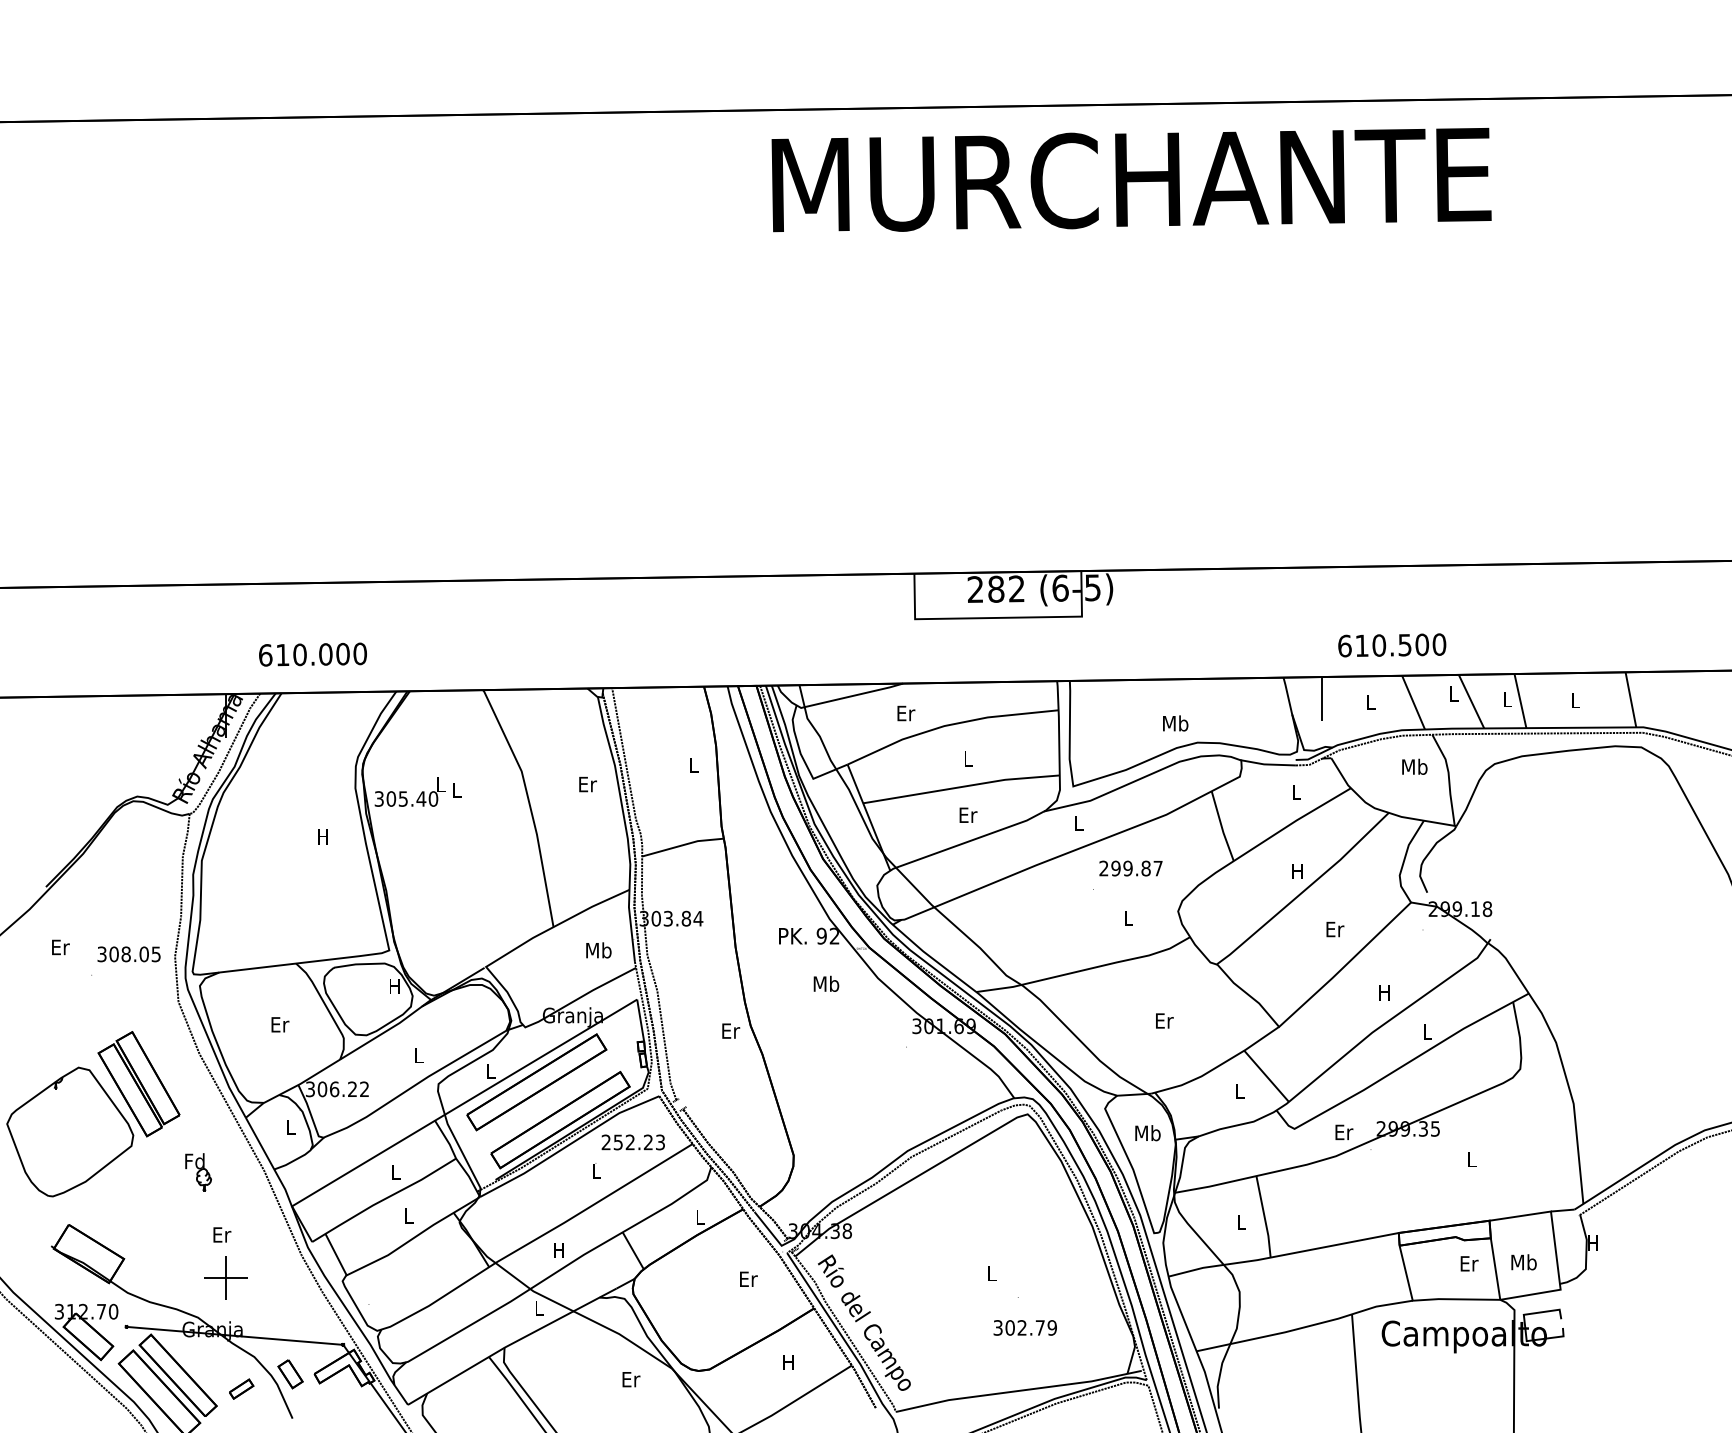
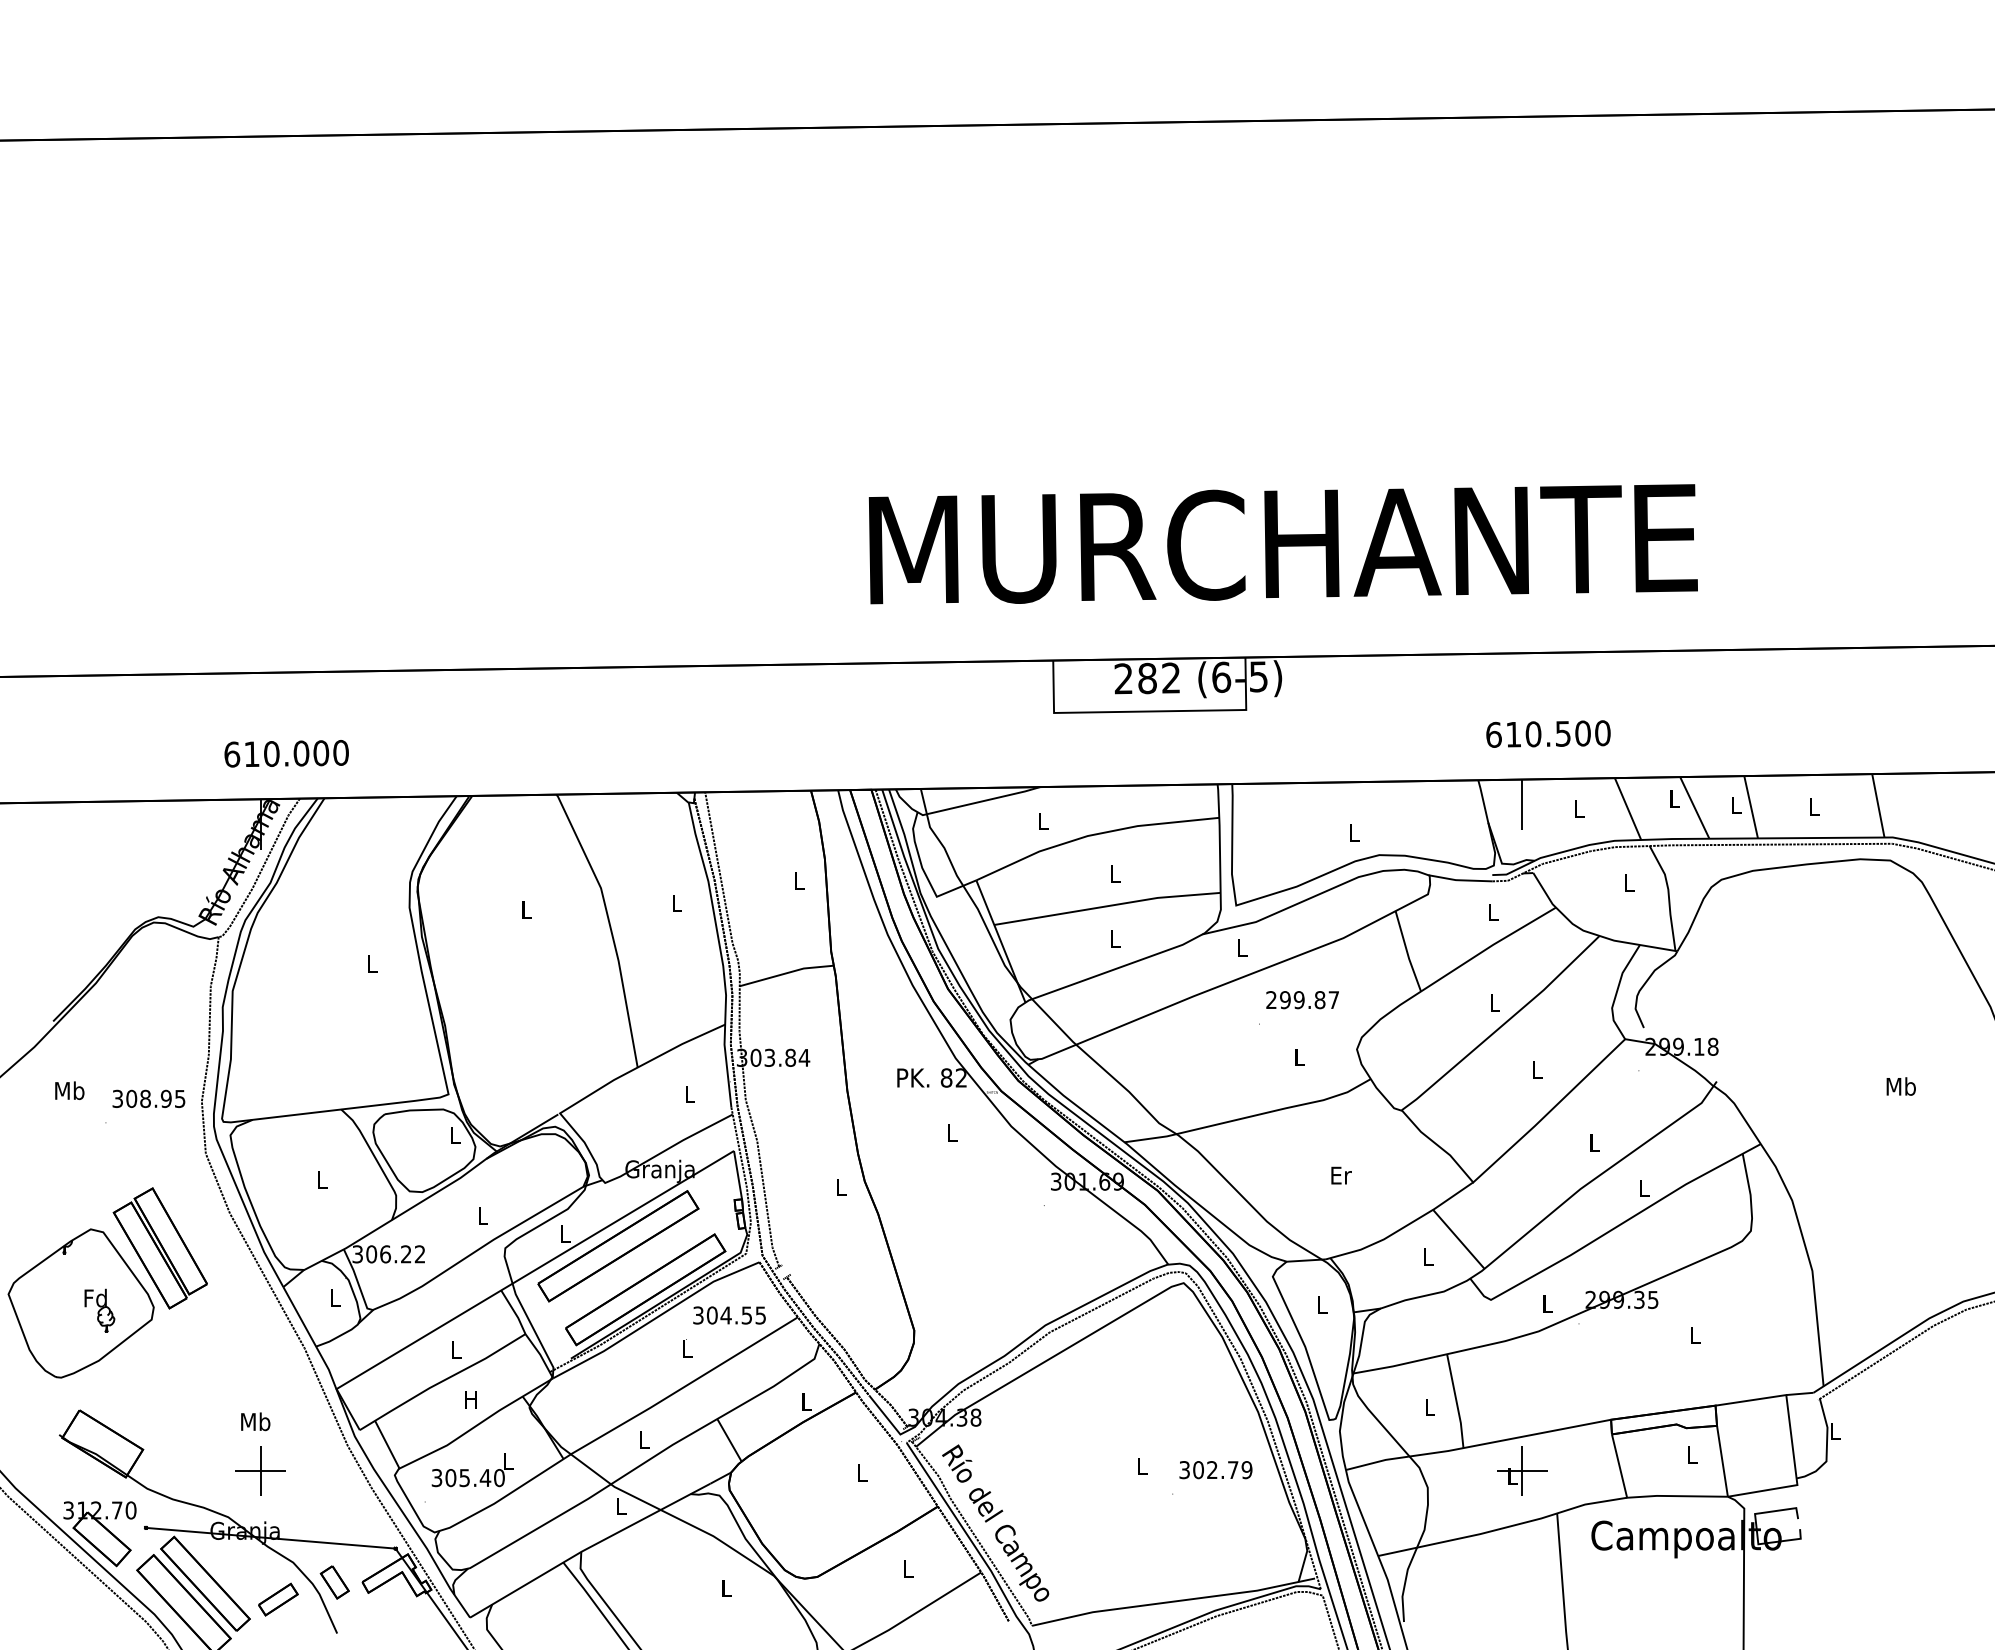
text: (1130, 180) -> (1282, 544), moved
text: (1392, 644) -> (1548, 733), moved
text: (312, 654) -> (286, 753), moved
text: (905, 713) -> (1043, 821), Er -> L
text: (1175, 723) -> (1353, 832), Mb -> L
text: (1414, 766) -> (1629, 882), Mb -> L
text: (588, 784) -> (677, 903), Er -> L
text: (410, 792) -> (472, 1470), moved
text: (968, 815) -> (1115, 938), Er -> L
text: (322, 836) -> (371, 963), H -> L
text: (1297, 870) -> (1494, 1002), H -> L
text: (1334, 929) -> (1537, 1070), Er -> L
text: (821, 935) -> (946, 1077), 92 -> 82
text: (60, 947) -> (69, 1090), Er -> Mb
text: (598, 950) -> (689, 1094), Mb -> L
text: (143, 954) -> (165, 1098), 308.05 -> 308.95
text: (826, 983) -> (951, 1132), Mb -> L
text: (394, 986) -> (454, 1135), H -> L
text: (1383, 992) -> (1593, 1142), H -> L
text: (280, 1024) -> (323, 1179), Er -> L
text: (731, 1031) -> (842, 1187), Er -> L
text: (1147, 1132) -> (1321, 1304), Mb -> L
text: (1344, 1132) -> (1548, 1303), Er -> L
text: (633, 1142) -> (729, 1315), 252.23 -> 304.55
part: (198, 1171) -> (99, 1310), moved
text: (408, 1215) -> (470, 1399), L -> H
text: (221, 1234) -> (255, 1421), Er -> Mb
text: (1592, 1243) -> (1834, 1431), H -> L
text: (558, 1250) -> (643, 1439), H -> L
text: (1523, 1262) -> (1900, 1086), moved
text: (1469, 1264) -> (1692, 1455), Er -> L
part: (1321, 1277) -> (1522, 1470), added
text: (748, 1278) -> (862, 1472), Er -> L
text: (1024, 1328) -> (1215, 1470), moved
text: (787, 1362) -> (907, 1568), H -> L
text: (631, 1379) -> (727, 1588), Er -> L
part: (241, 1389) -> (278, 1599), size x1.43

